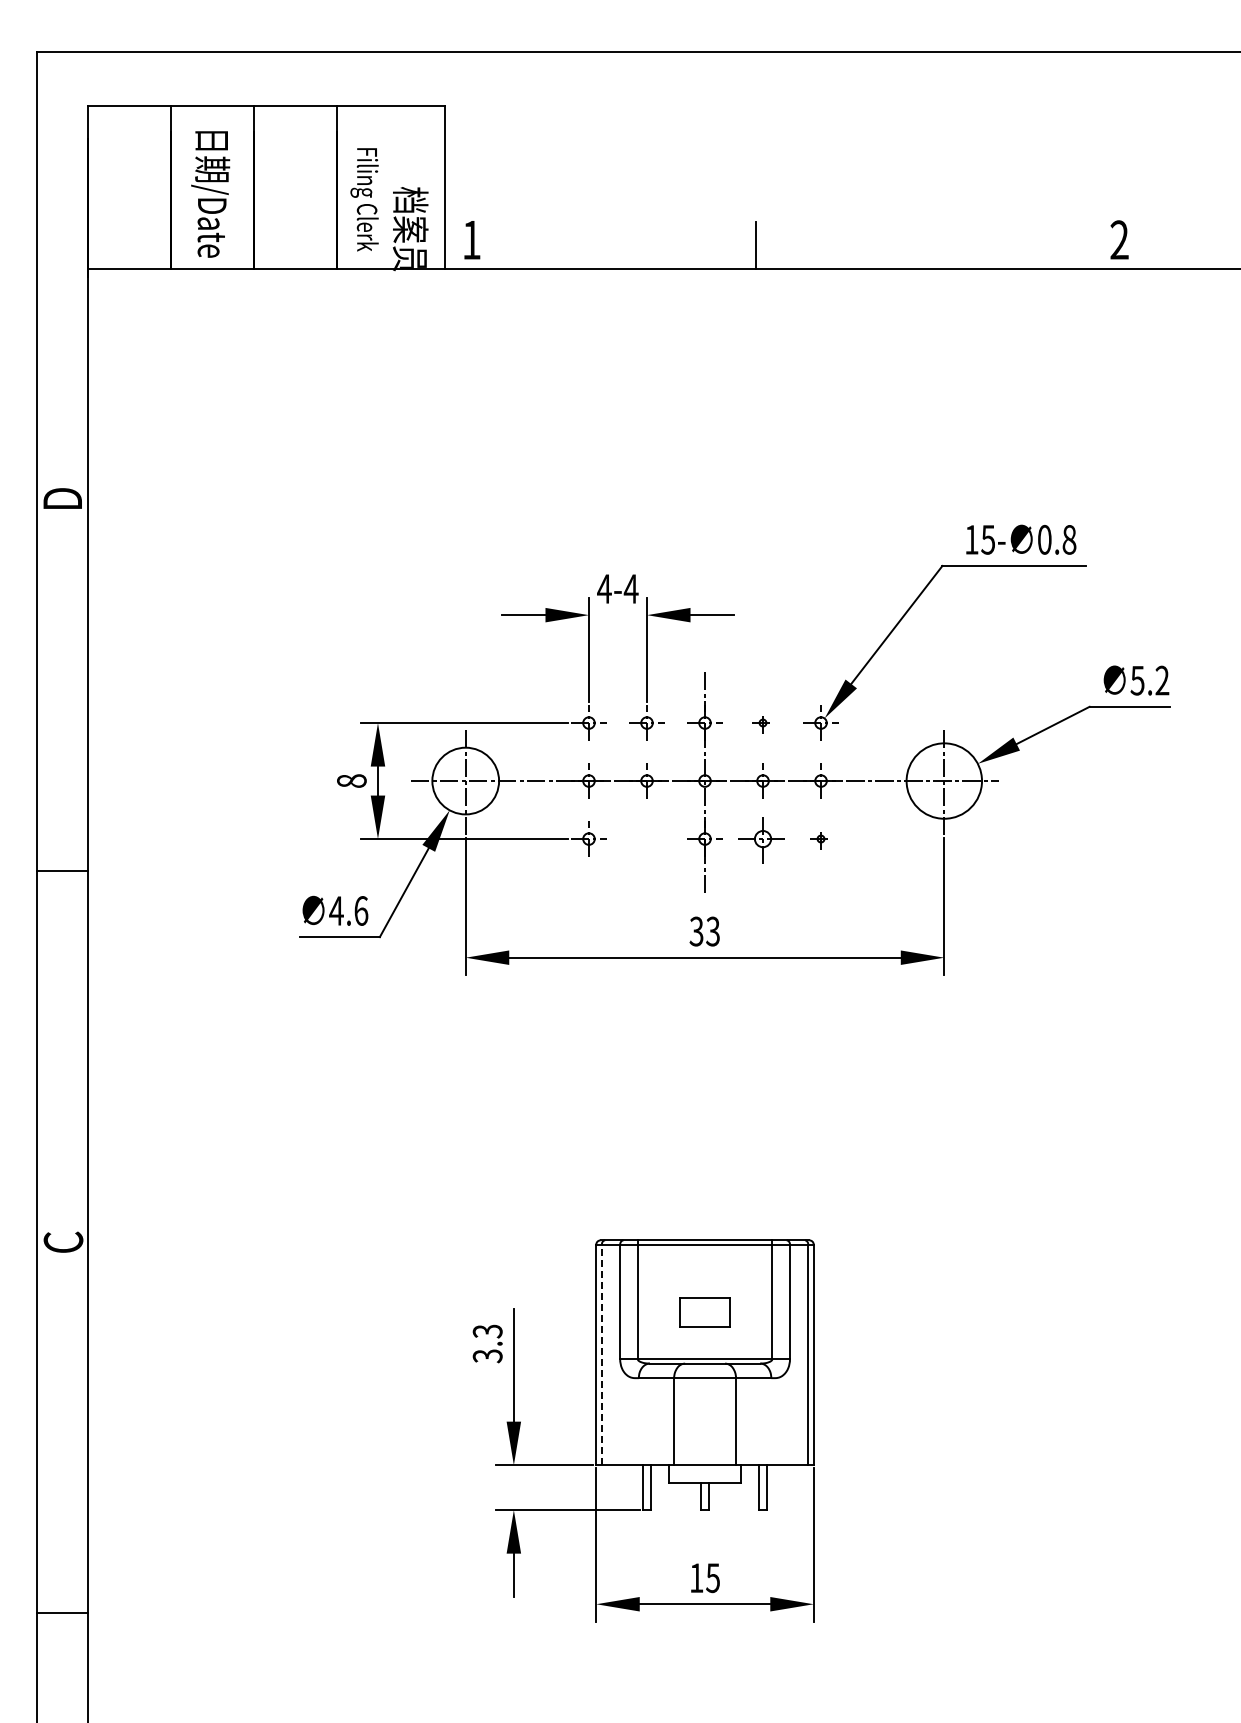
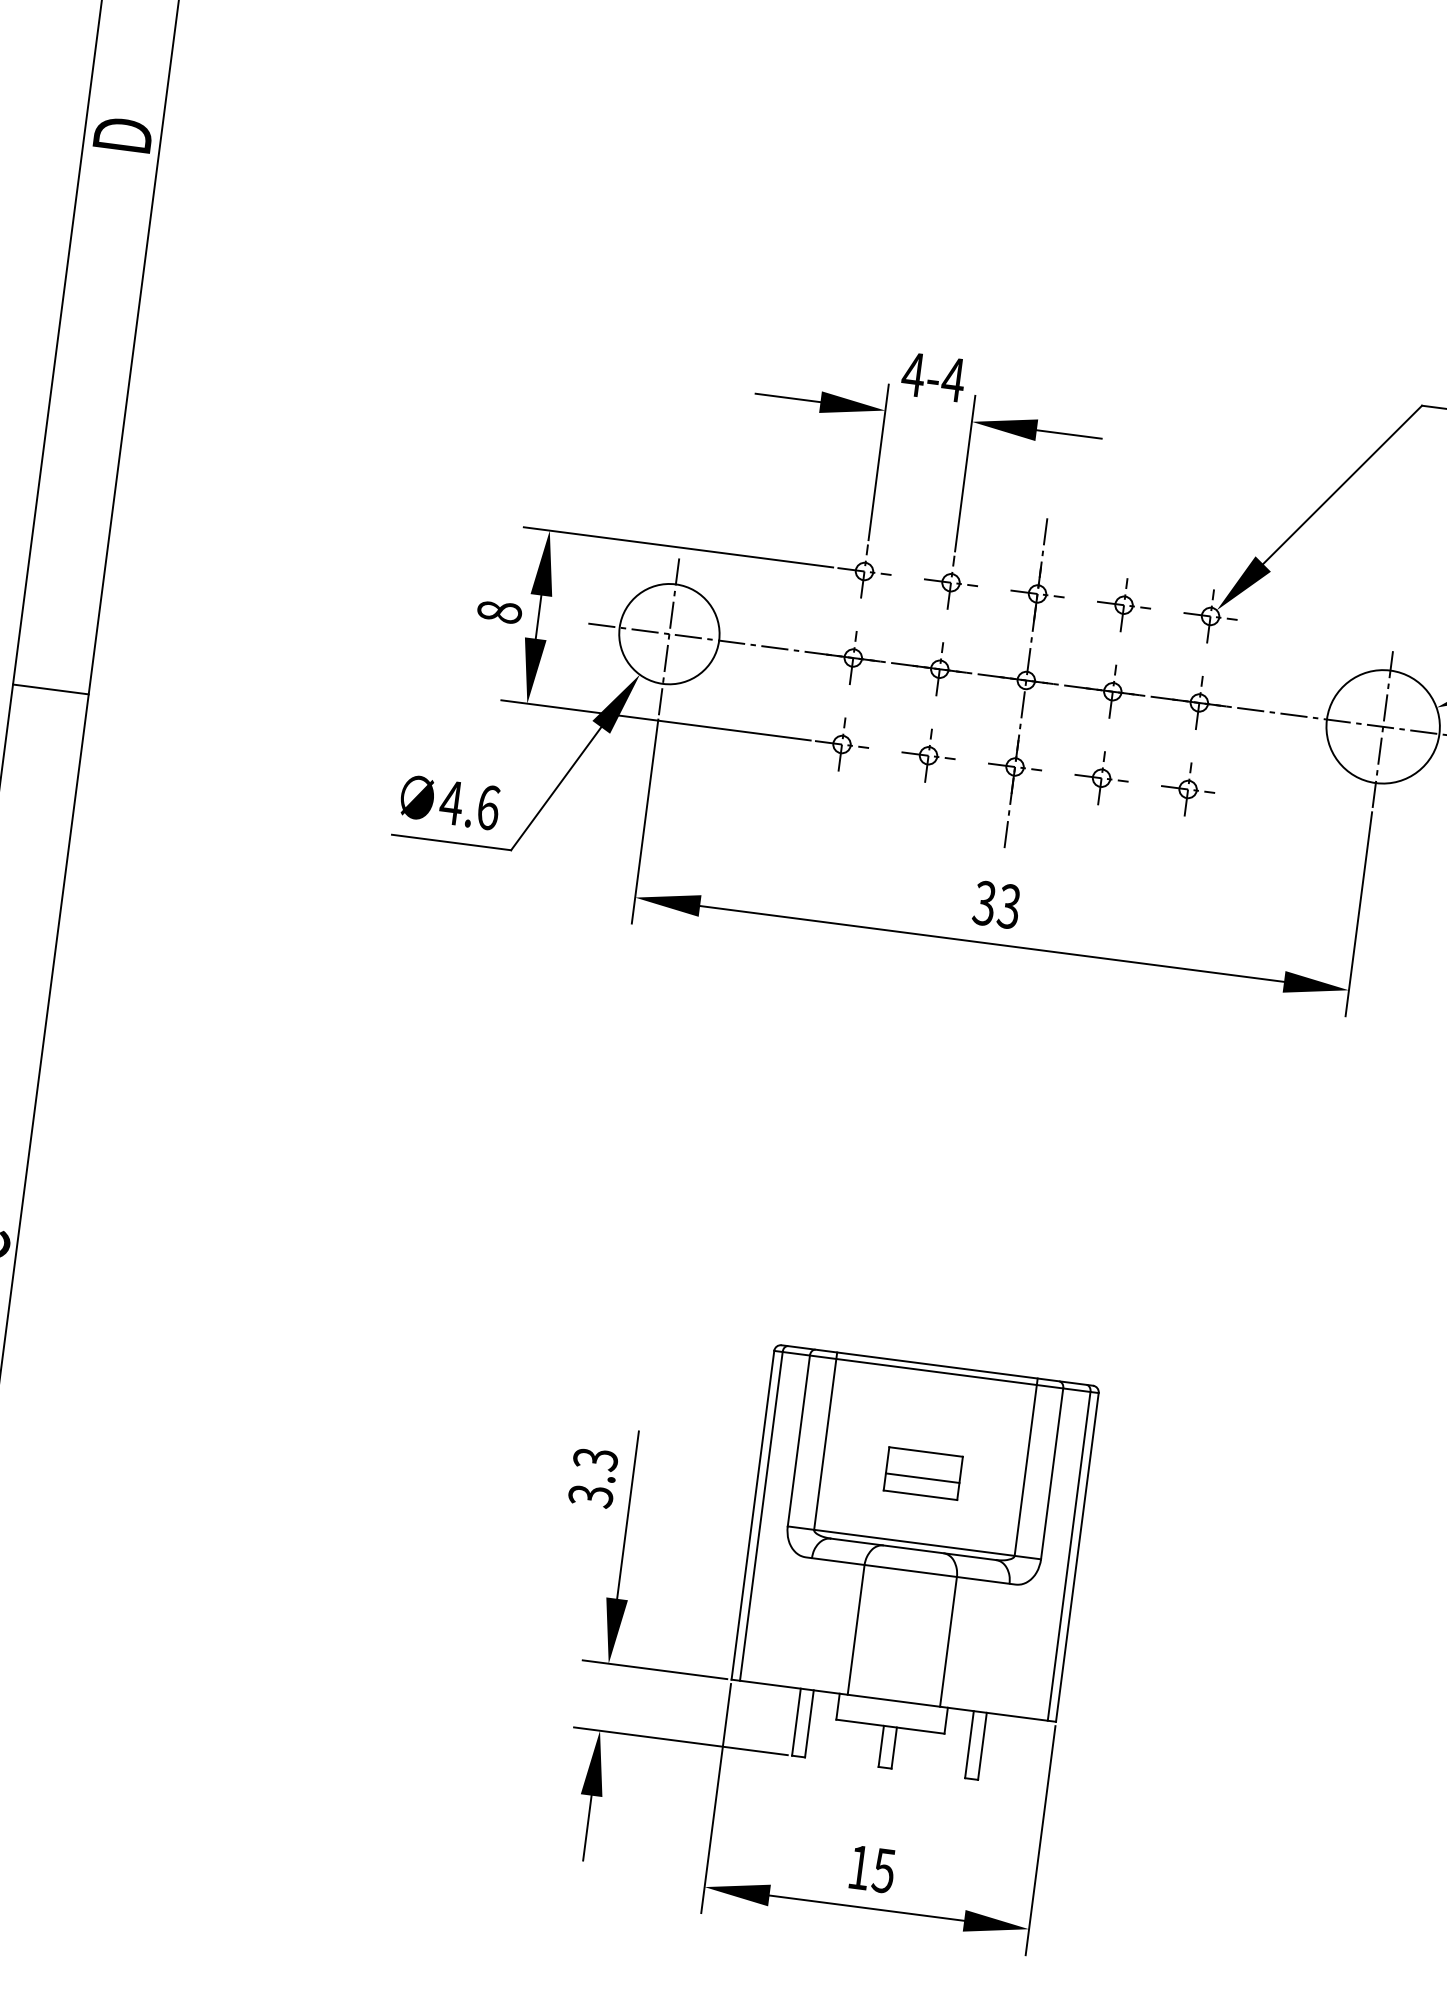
part: (762, 722) -> (1123, 604), size x1.67
part: (646, 838) -> (927, 754), added
part: (762, 838) -> (1100, 777), size x0.71
part: (820, 838) -> (1187, 788), size x1.67
line: (704, 1315) -> (922, 1477), added
line: (601, 1354) -> (760, 1515), dashed -> solid

